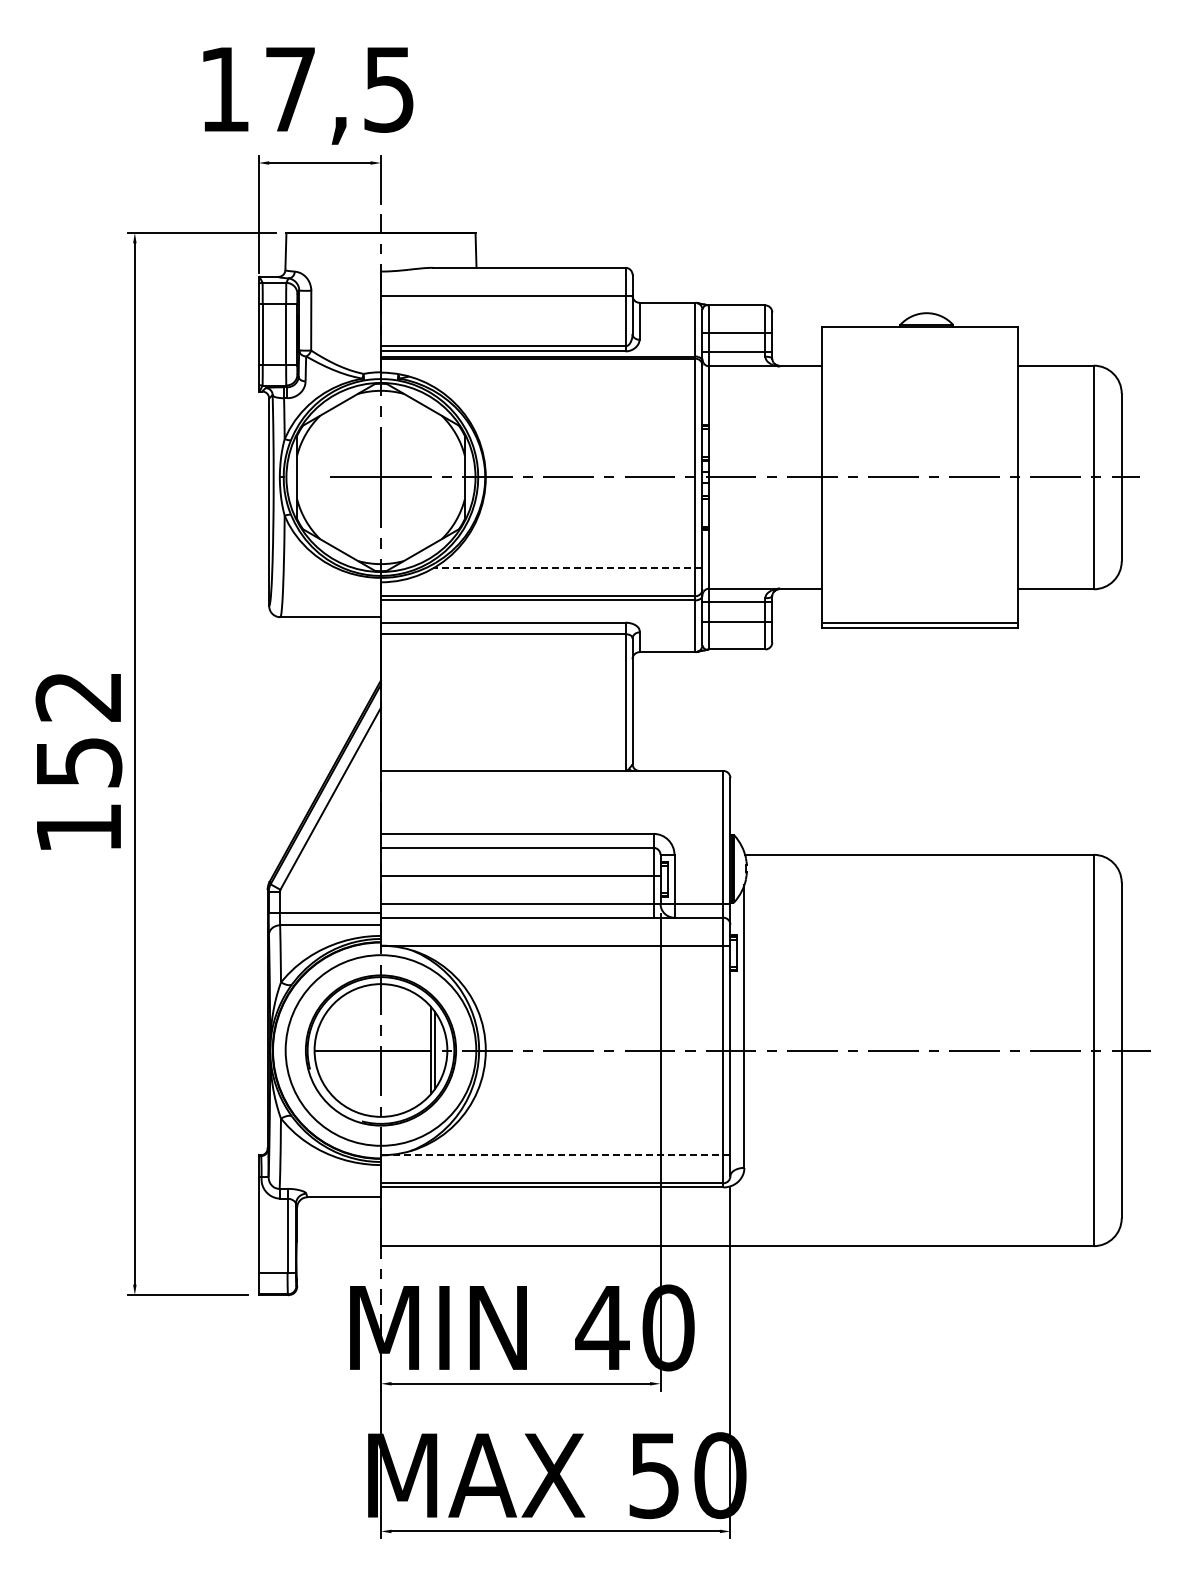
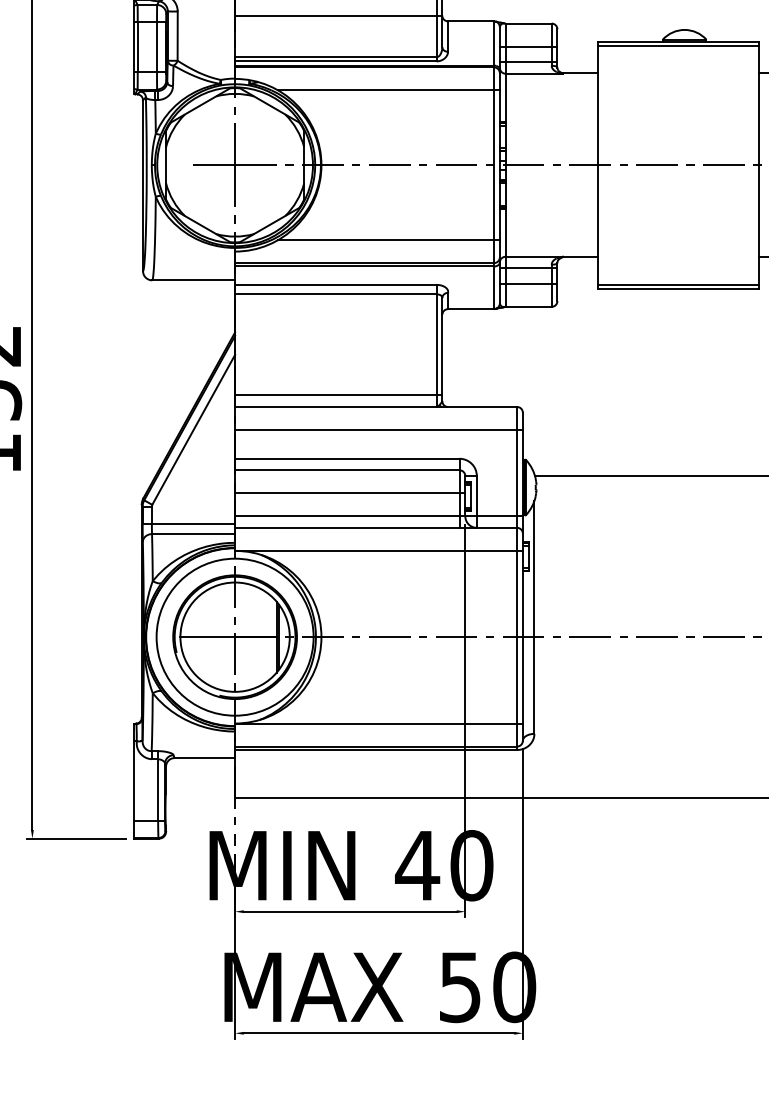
line: (919, 332) -> (678, 45), added
line: (567, 386) -> (388, 90), added
line: (567, 568) -> (388, 240), dashed -> solid
line: (506, 757) -> (338, 395), added
line: (555, 798) -> (378, 429), added
line: (555, 1155) -> (378, 723), dashed -> solid

